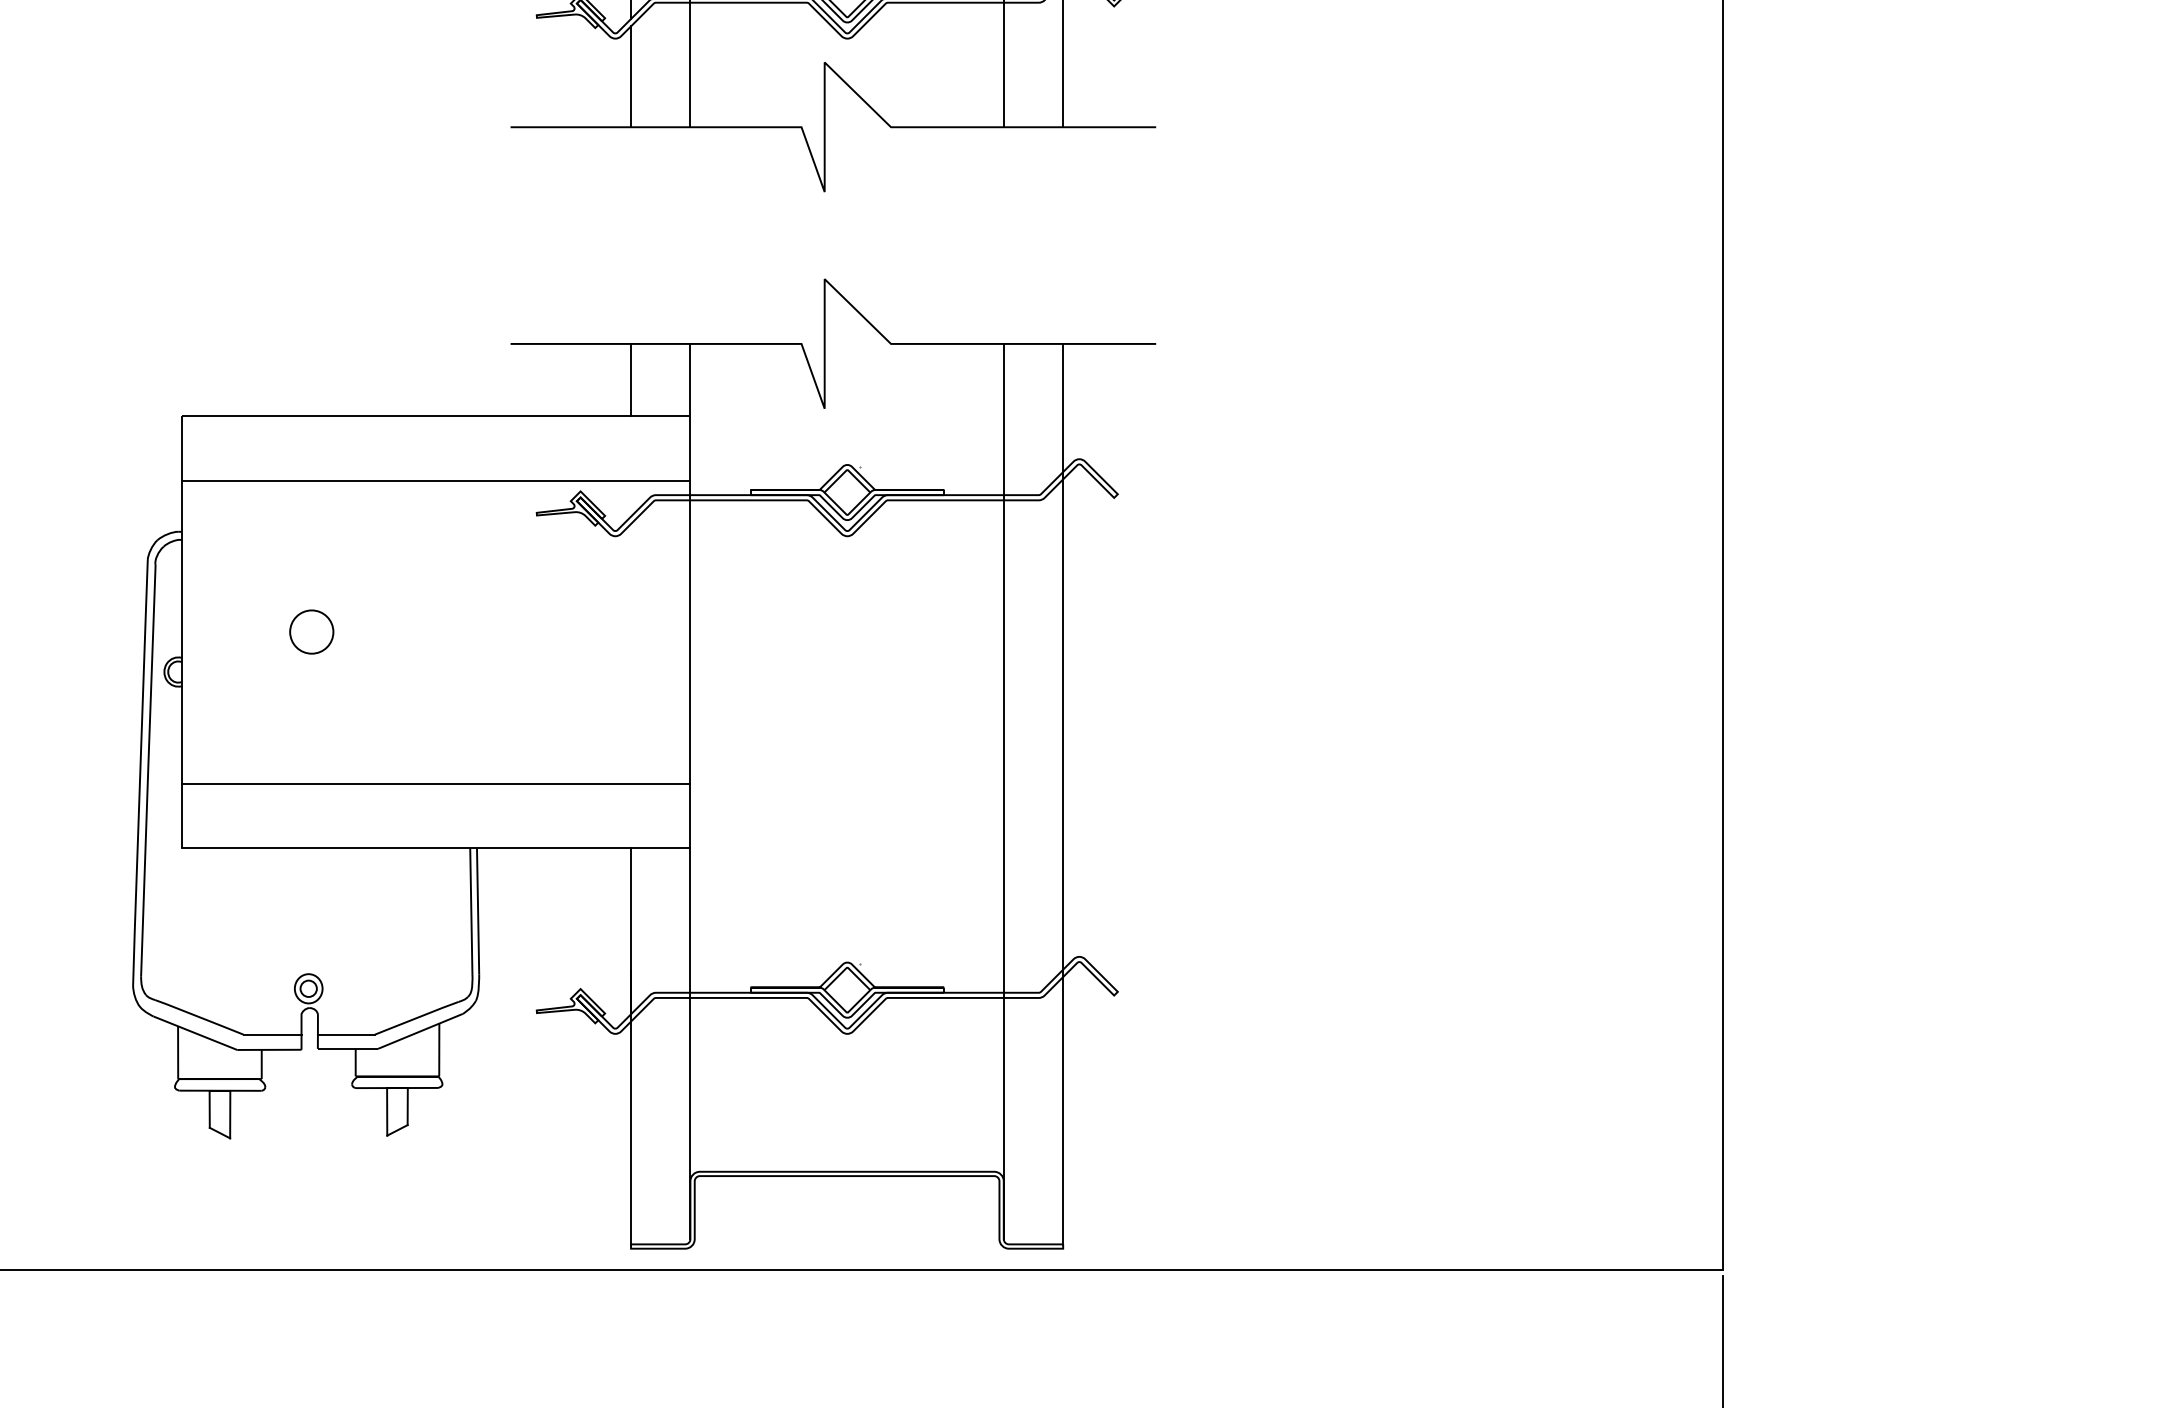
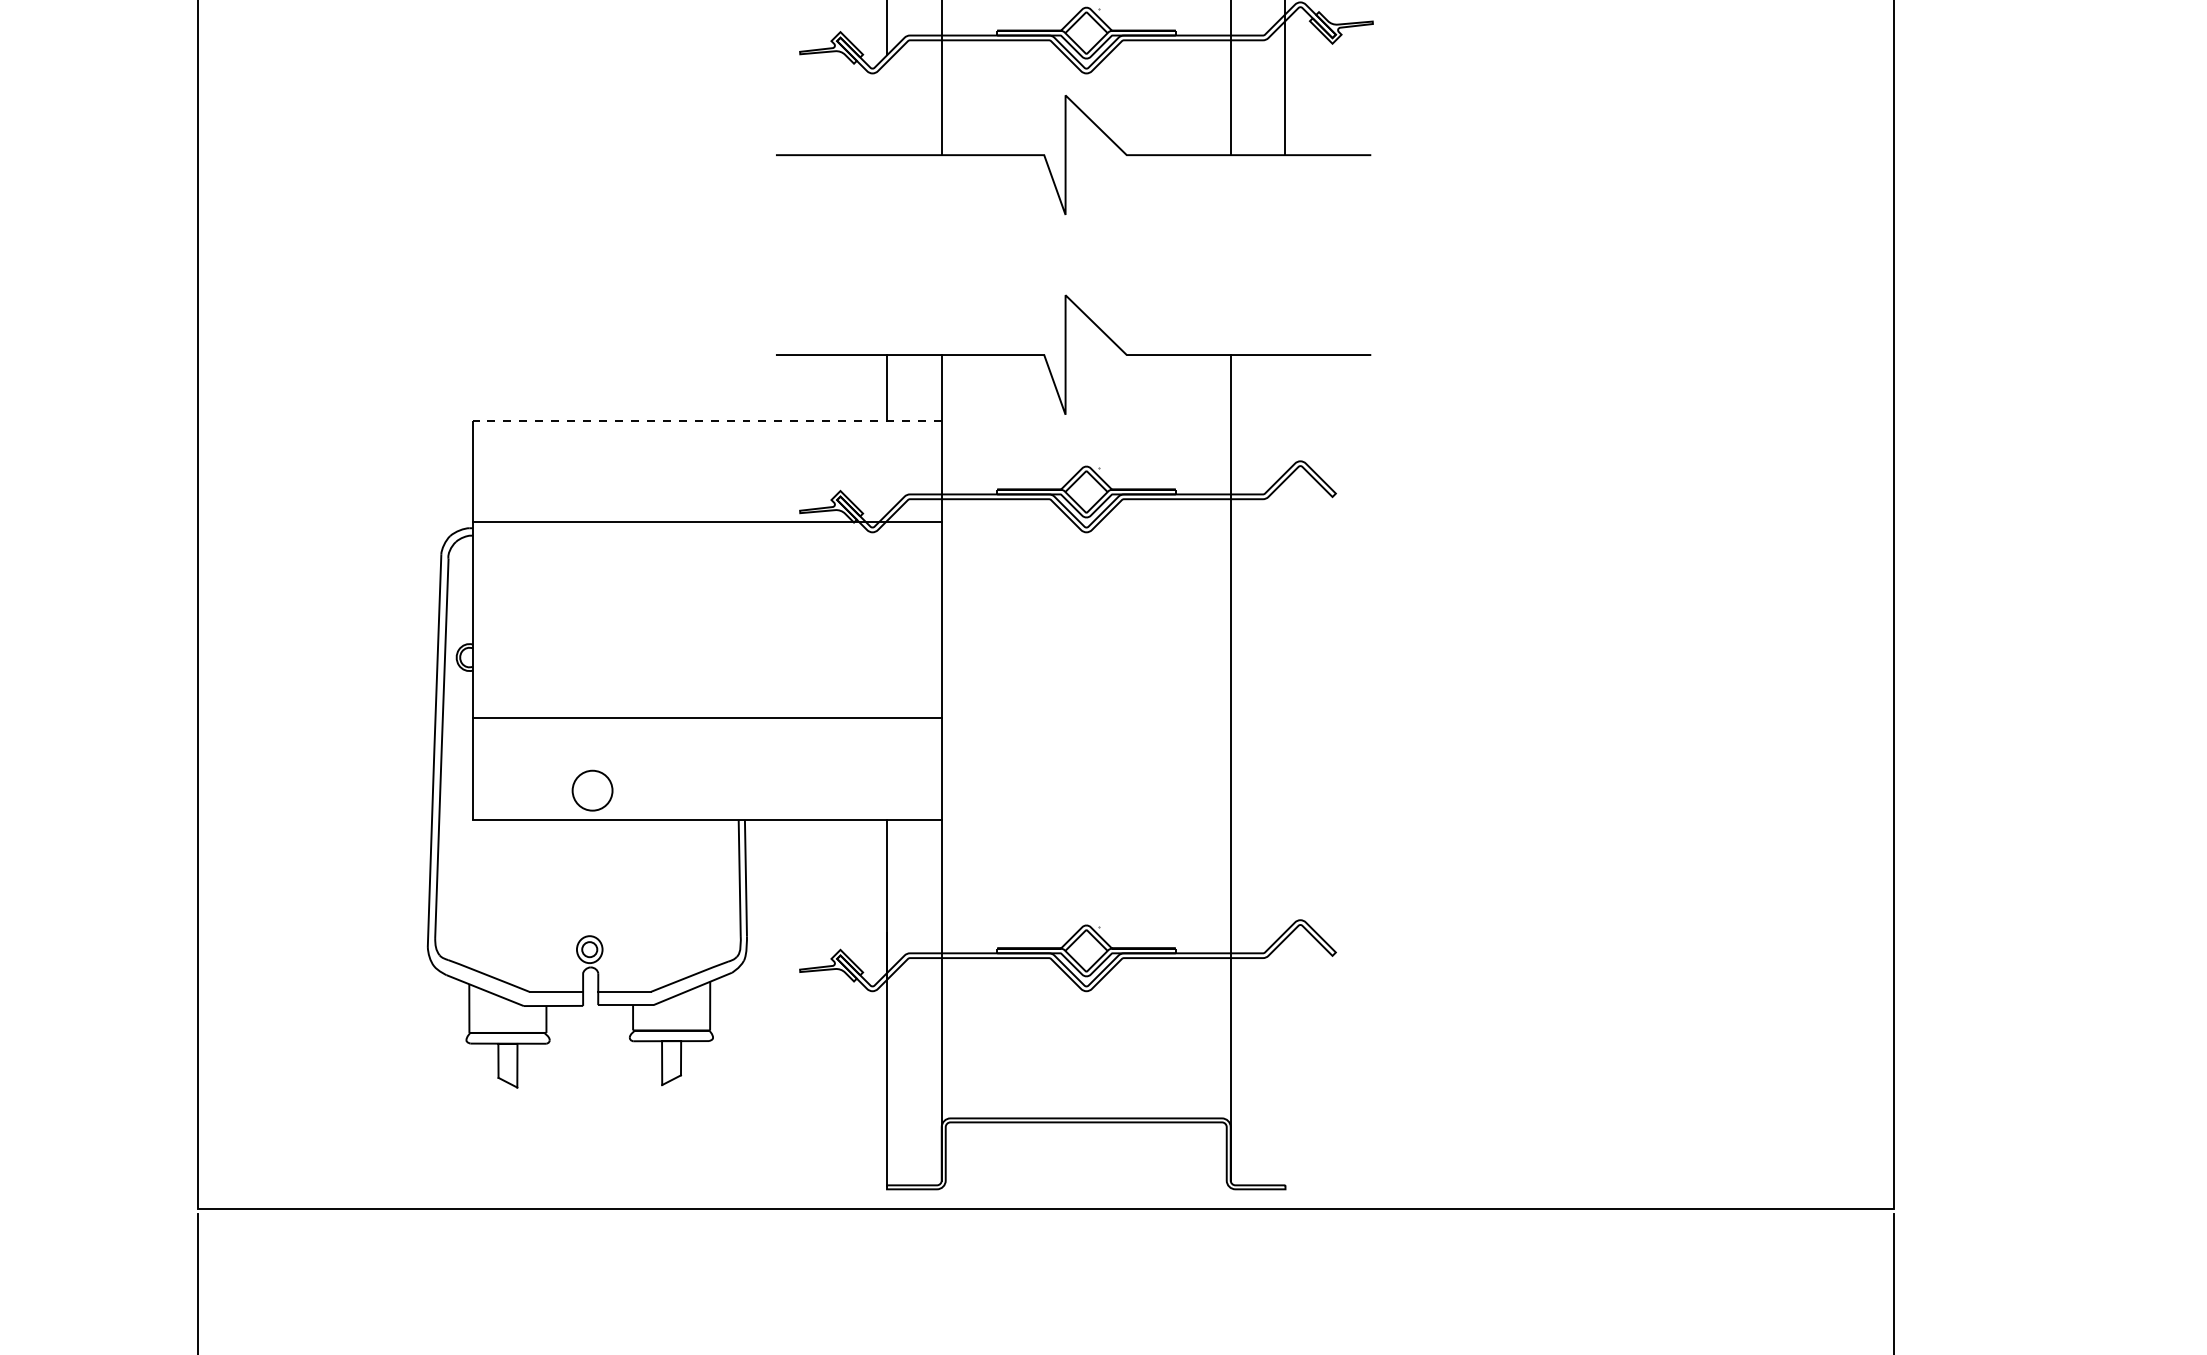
line: (631, 76) -> (887, 108), removed
line: (435, 416) -> (706, 421), solid -> dashed
line: (435, 481) -> (706, 522), moved
circle: (311, 631) -> (592, 790), moved
line: (435, 783) -> (706, 718), moved
line: (1063, 794) -> (1285, 770), removed

